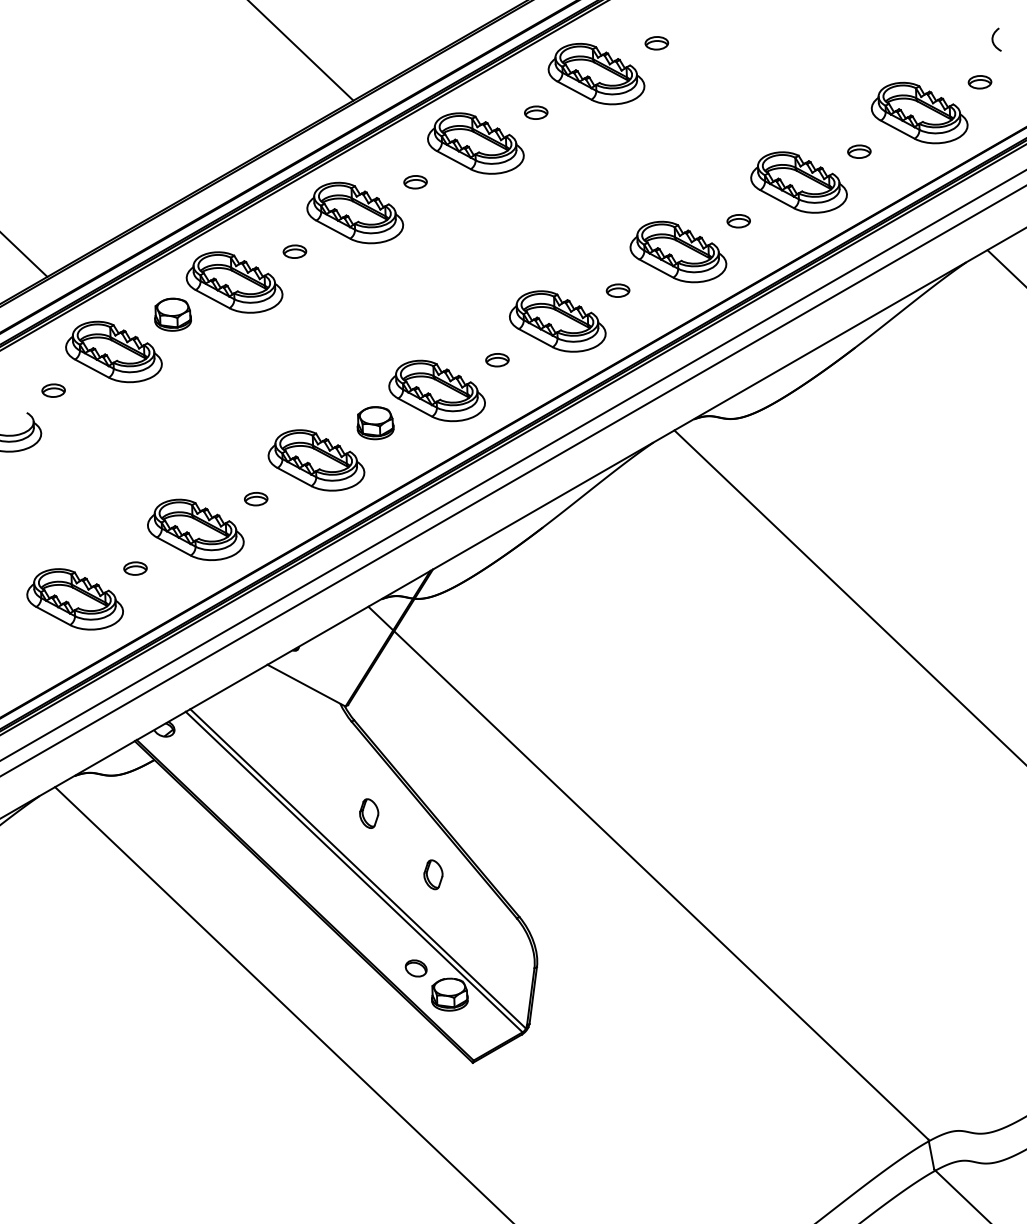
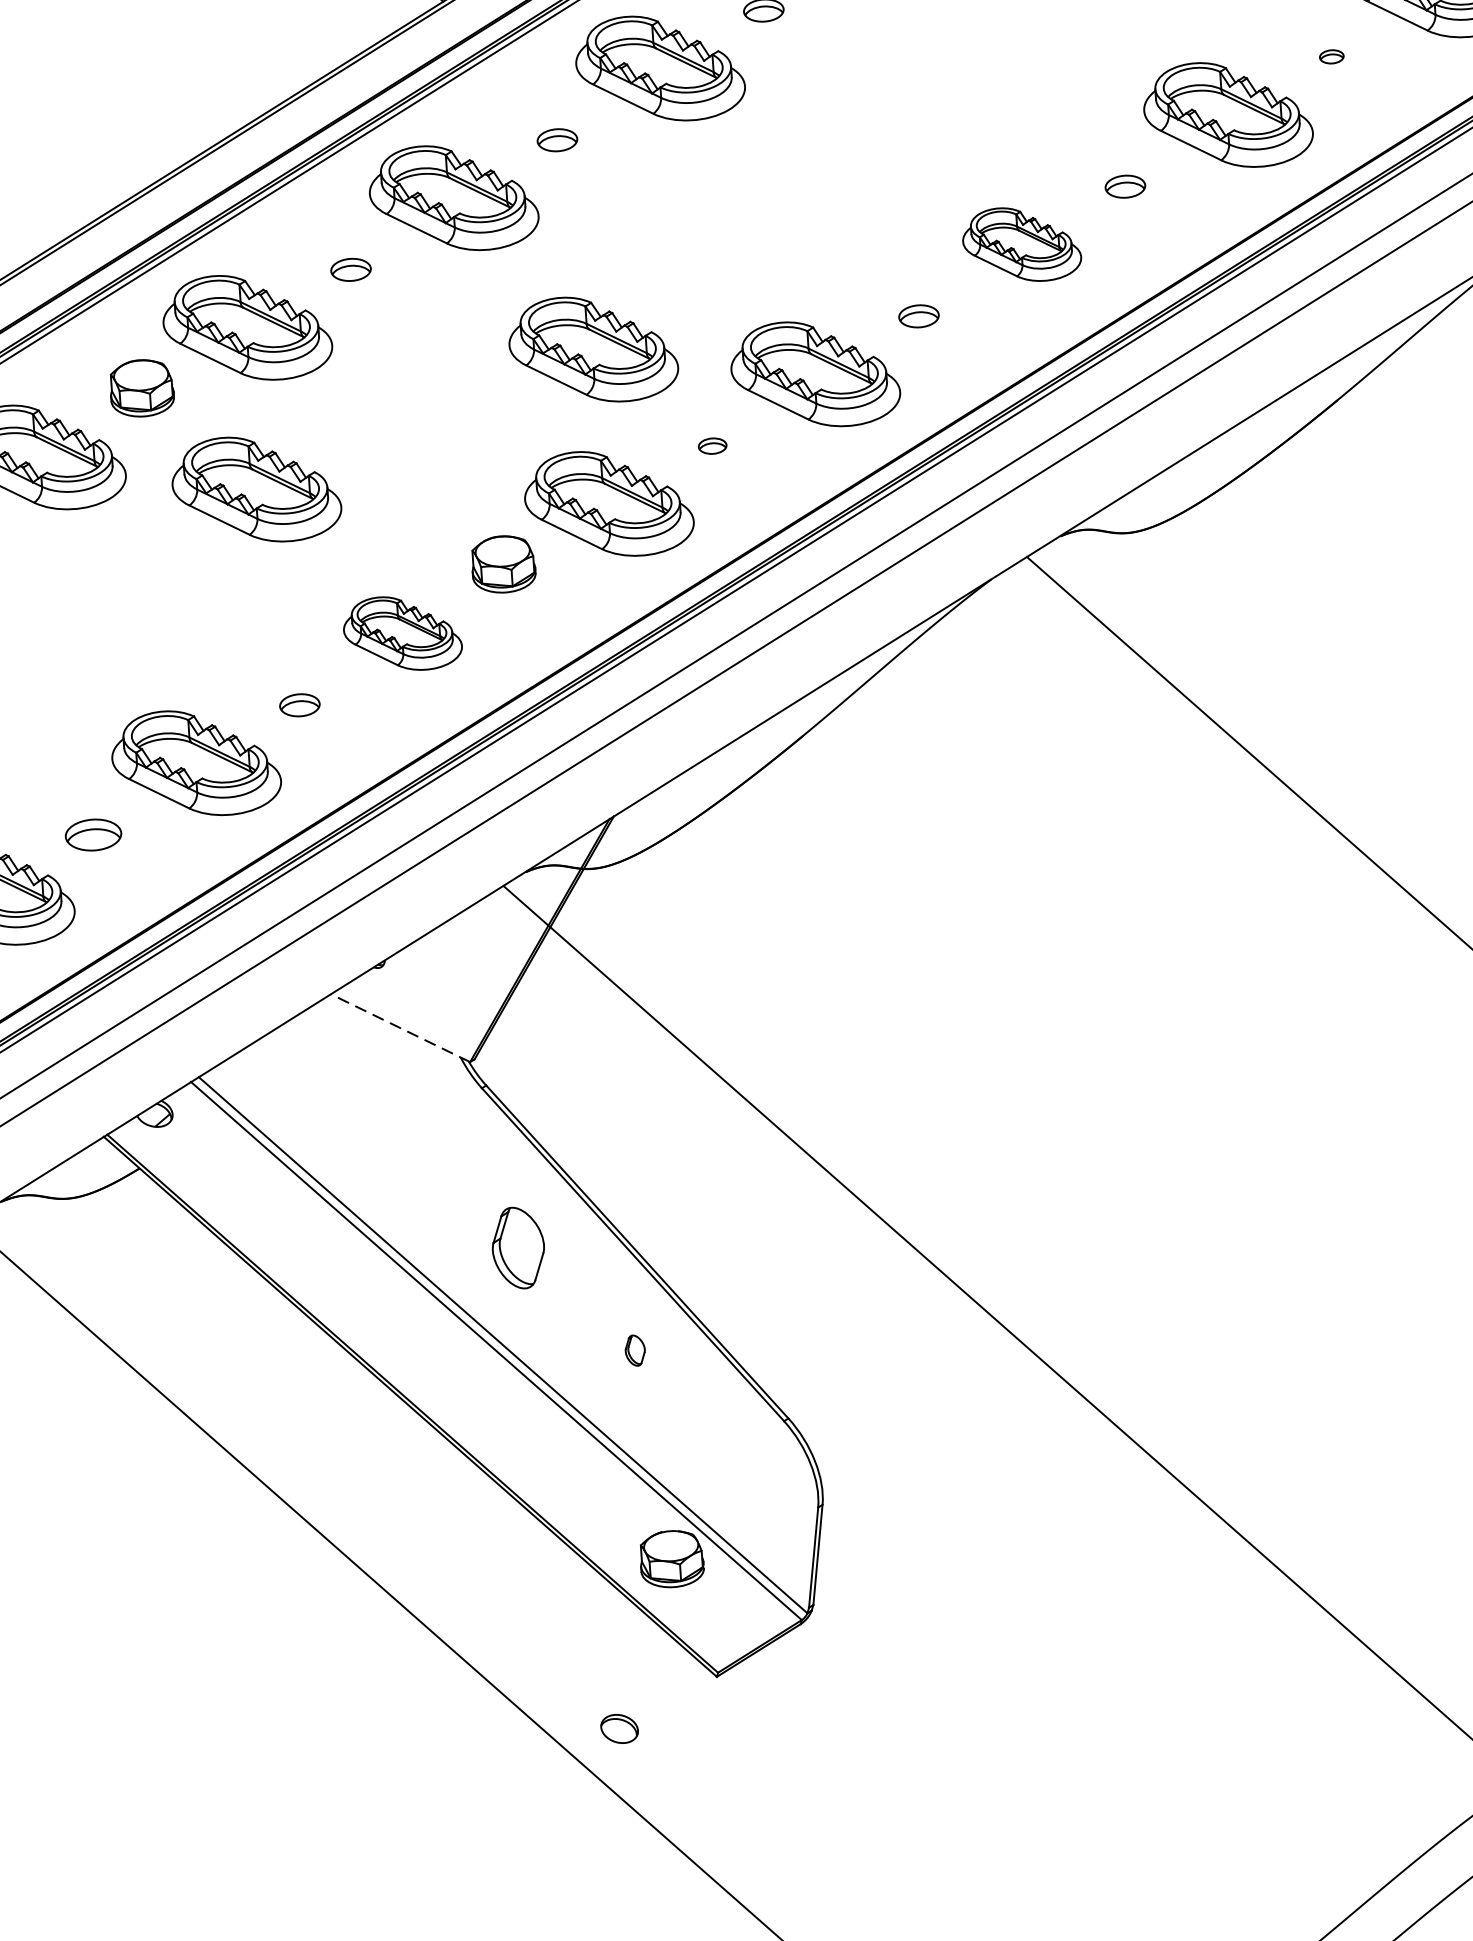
part: (859, 151) -> (1331, 56), size x0.6
part: (678, 251) -> (1022, 243), size x0.7
part: (431, 302) -> (593, 349), added
part: (497, 360) -> (712, 446), size x0.7
part: (236, 374) -> (257, 488), added
part: (316, 460) -> (402, 633), size x0.7
part: (135, 568) -> (93, 834), size x1.4
line: (306, 685) -> (400, 1027), solid -> dashed
part: (369, 813) -> (519, 1247), size x1.6
part: (433, 874) -> (635, 1349), size x0.6
part: (415, 968) -> (618, 1729), moved

